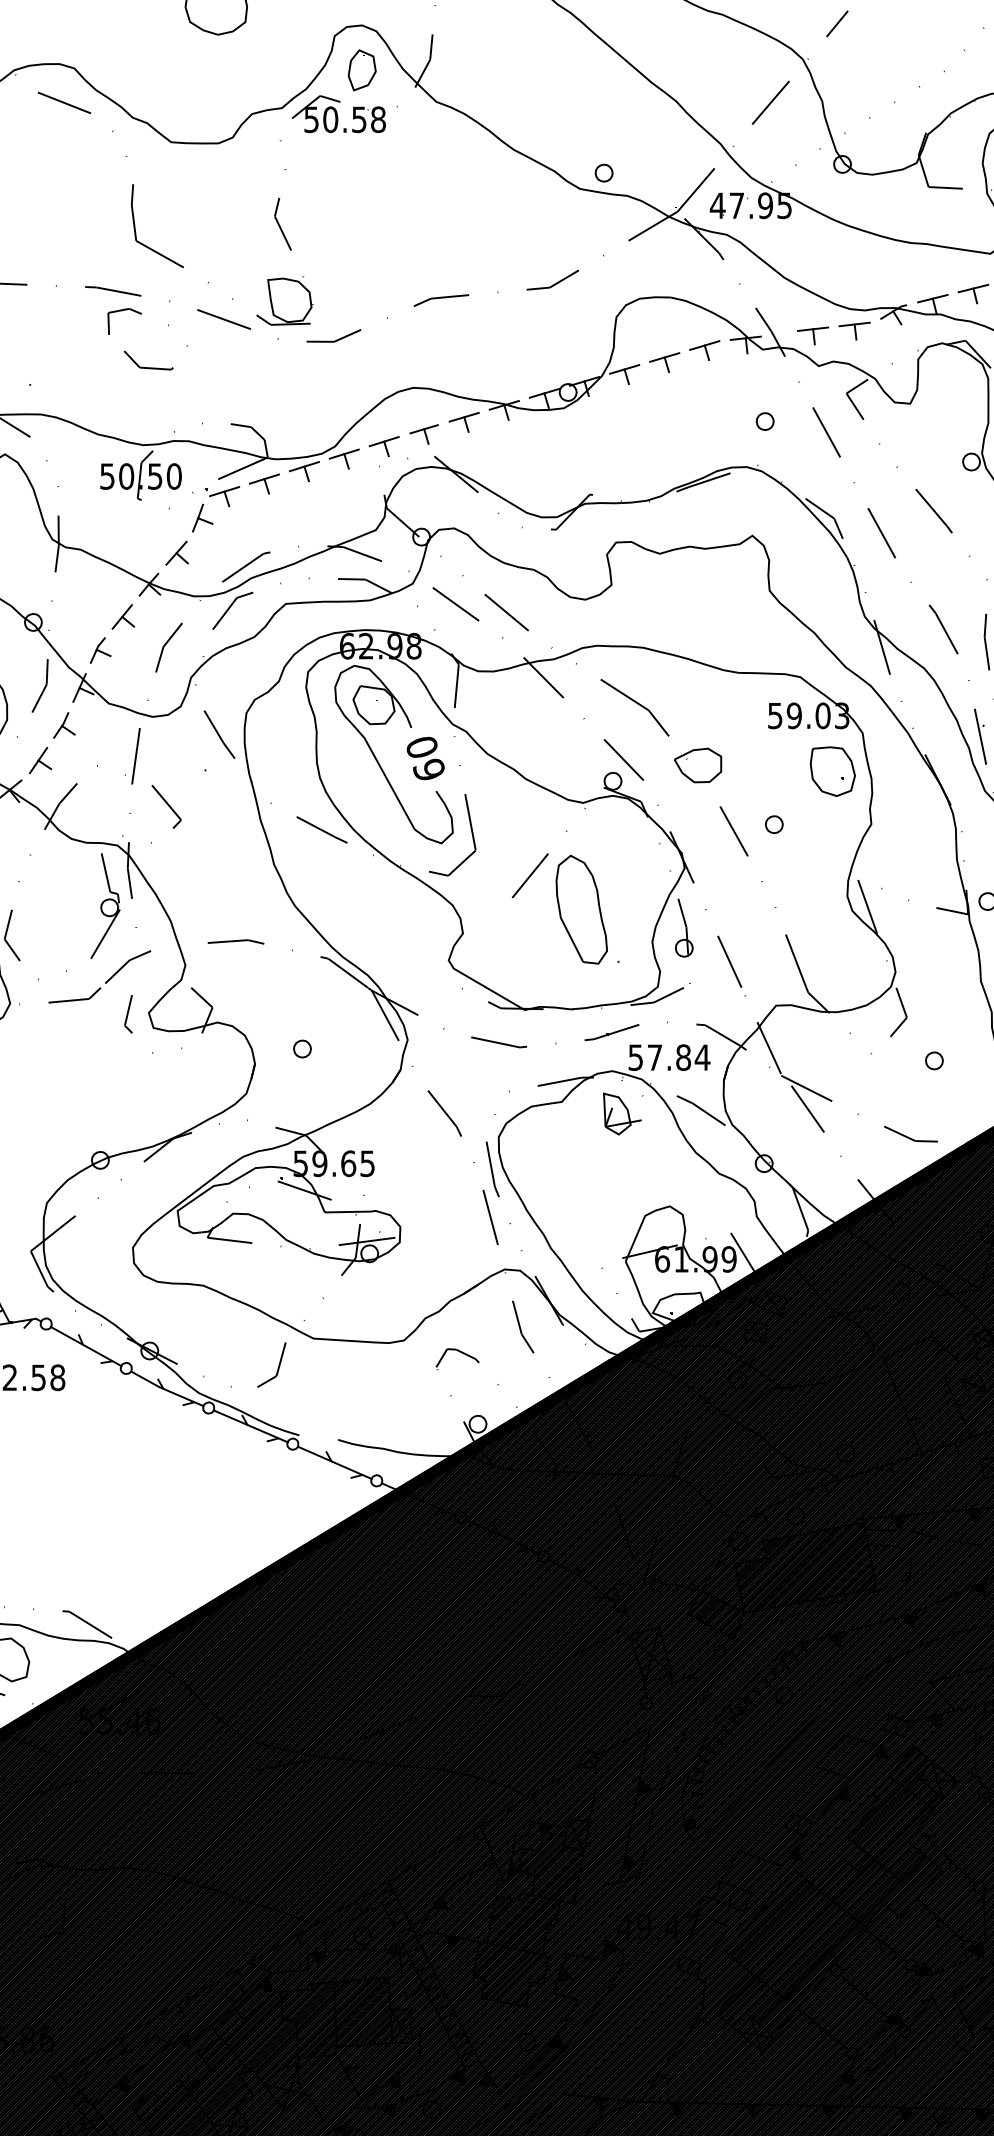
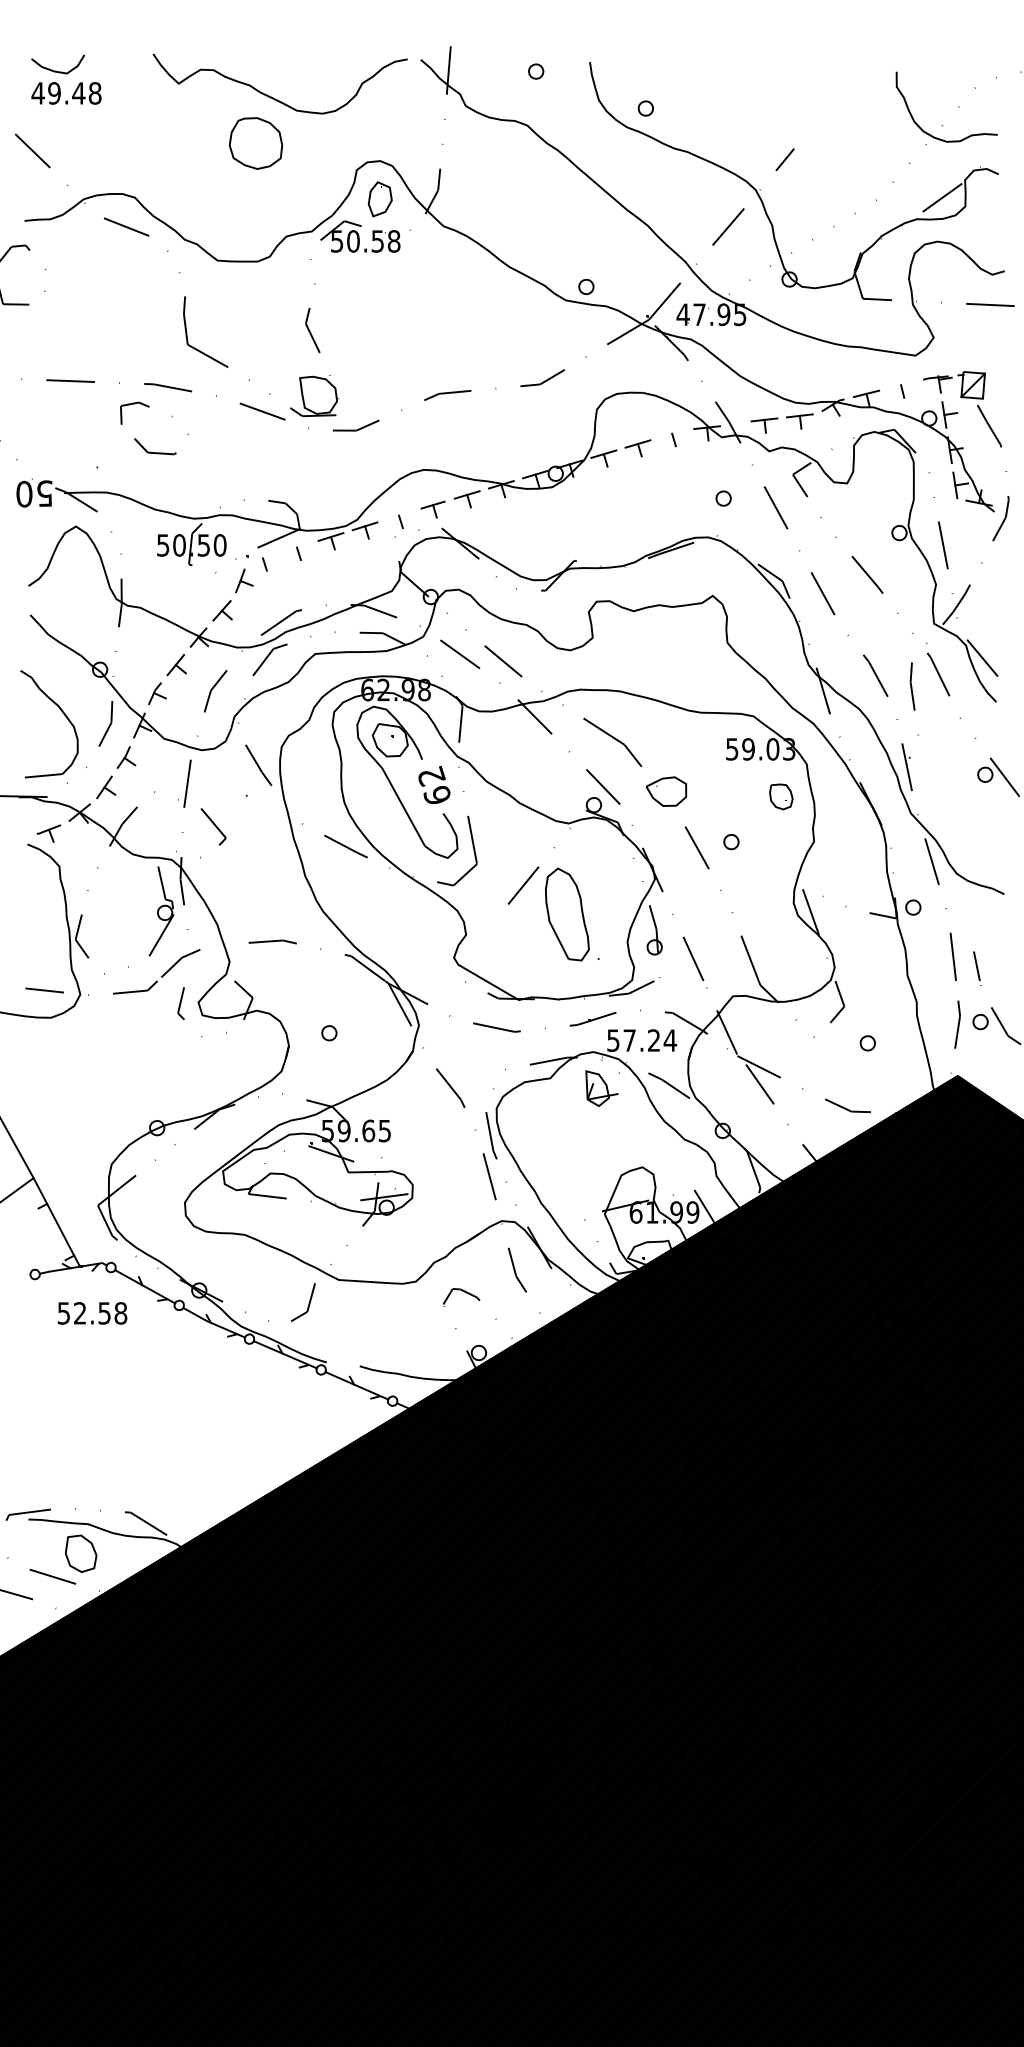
line: (972, 288) -> (900, 385), removed
part: (167, 326) -> (171, 417), moved
line: (703, 345) -> (671, 433), removed
line: (383, 441) -> (398, 515), removed
line: (263, 478) -> (296, 547), removed
line: (223, 491) -> (262, 558), removed
text: (422, 746) -> (431, 775), 60 -> 62
part: (833, 771) -> (781, 796), size x0.6
text: (682, 1057) -> (653, 1040), 57.84 -> 57.24

